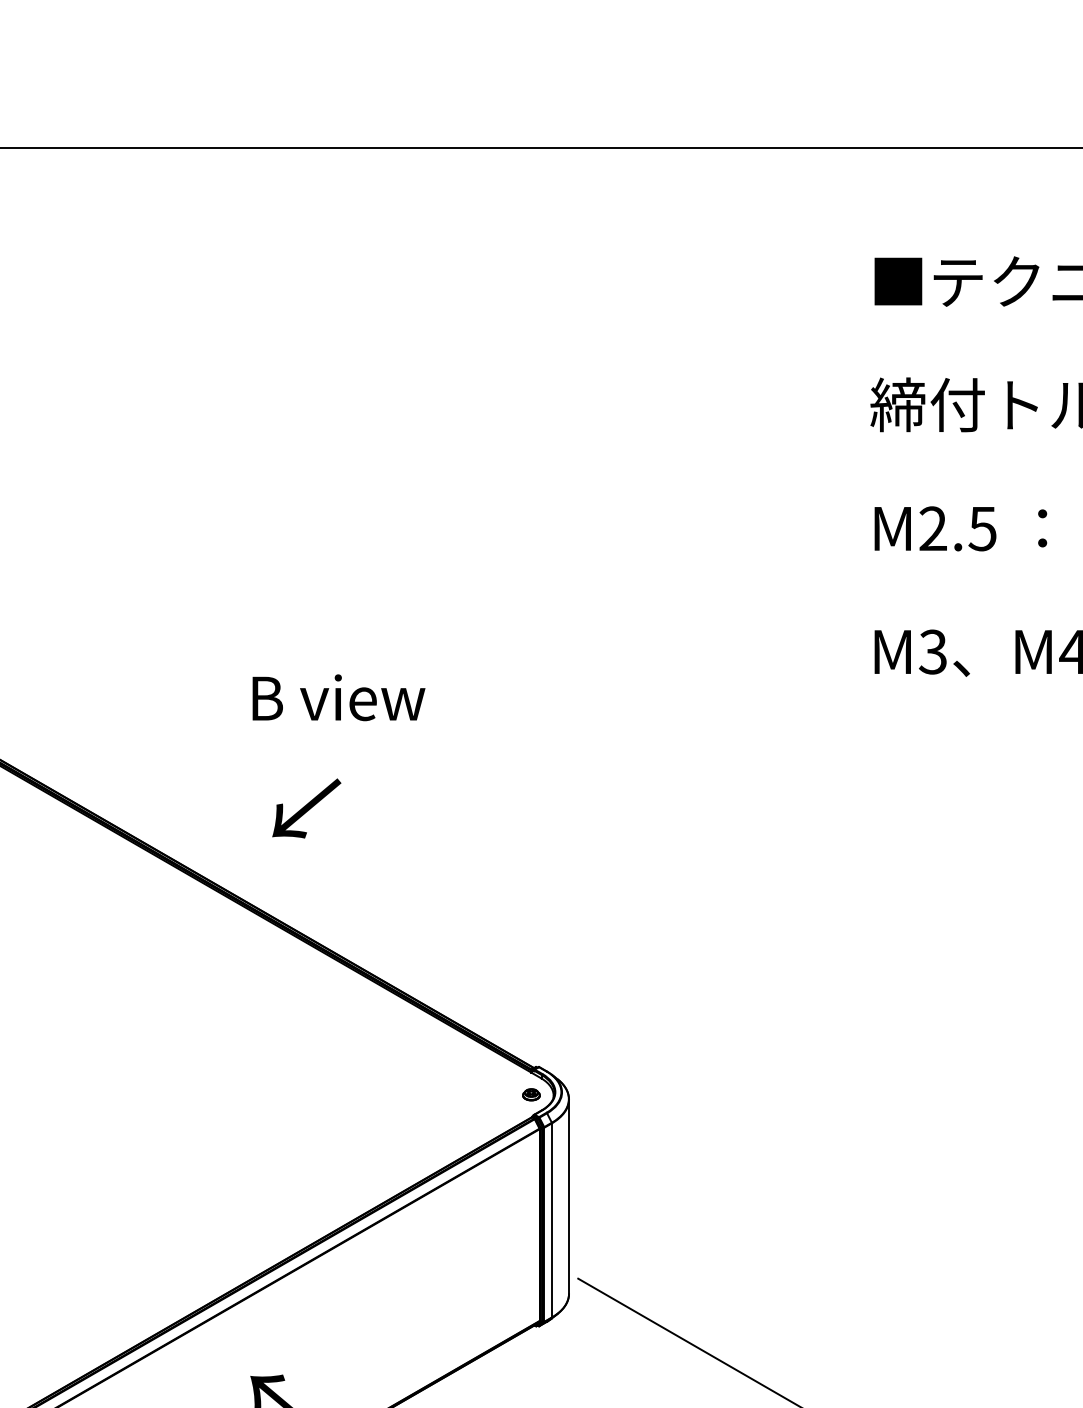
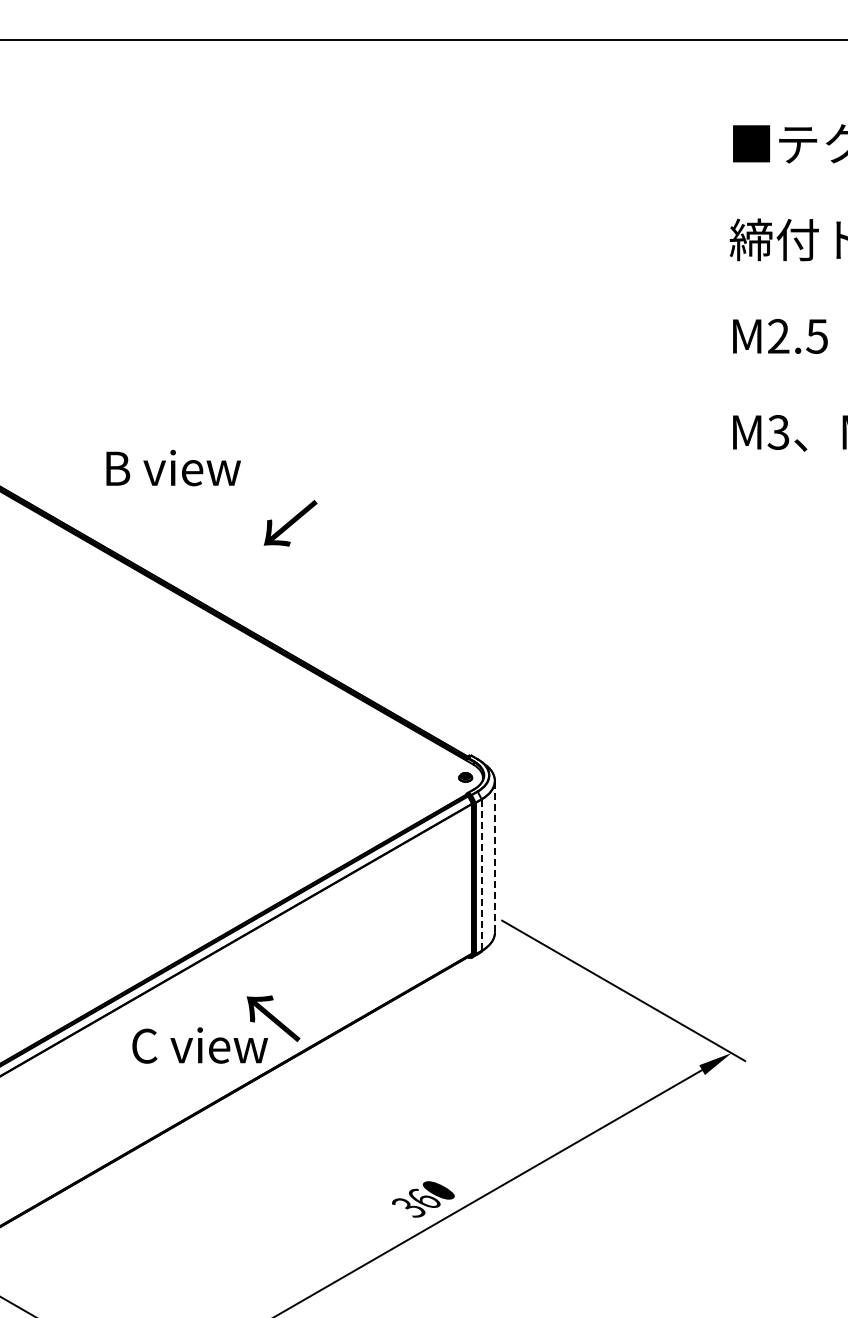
text: (338, 697) -> (173, 467), moved
text: (306, 808) -> (290, 523), moved
line: (568, 1196) -> (494, 856), solid -> dashed
line: (551, 1220) -> (481, 875), solid -> dashed

